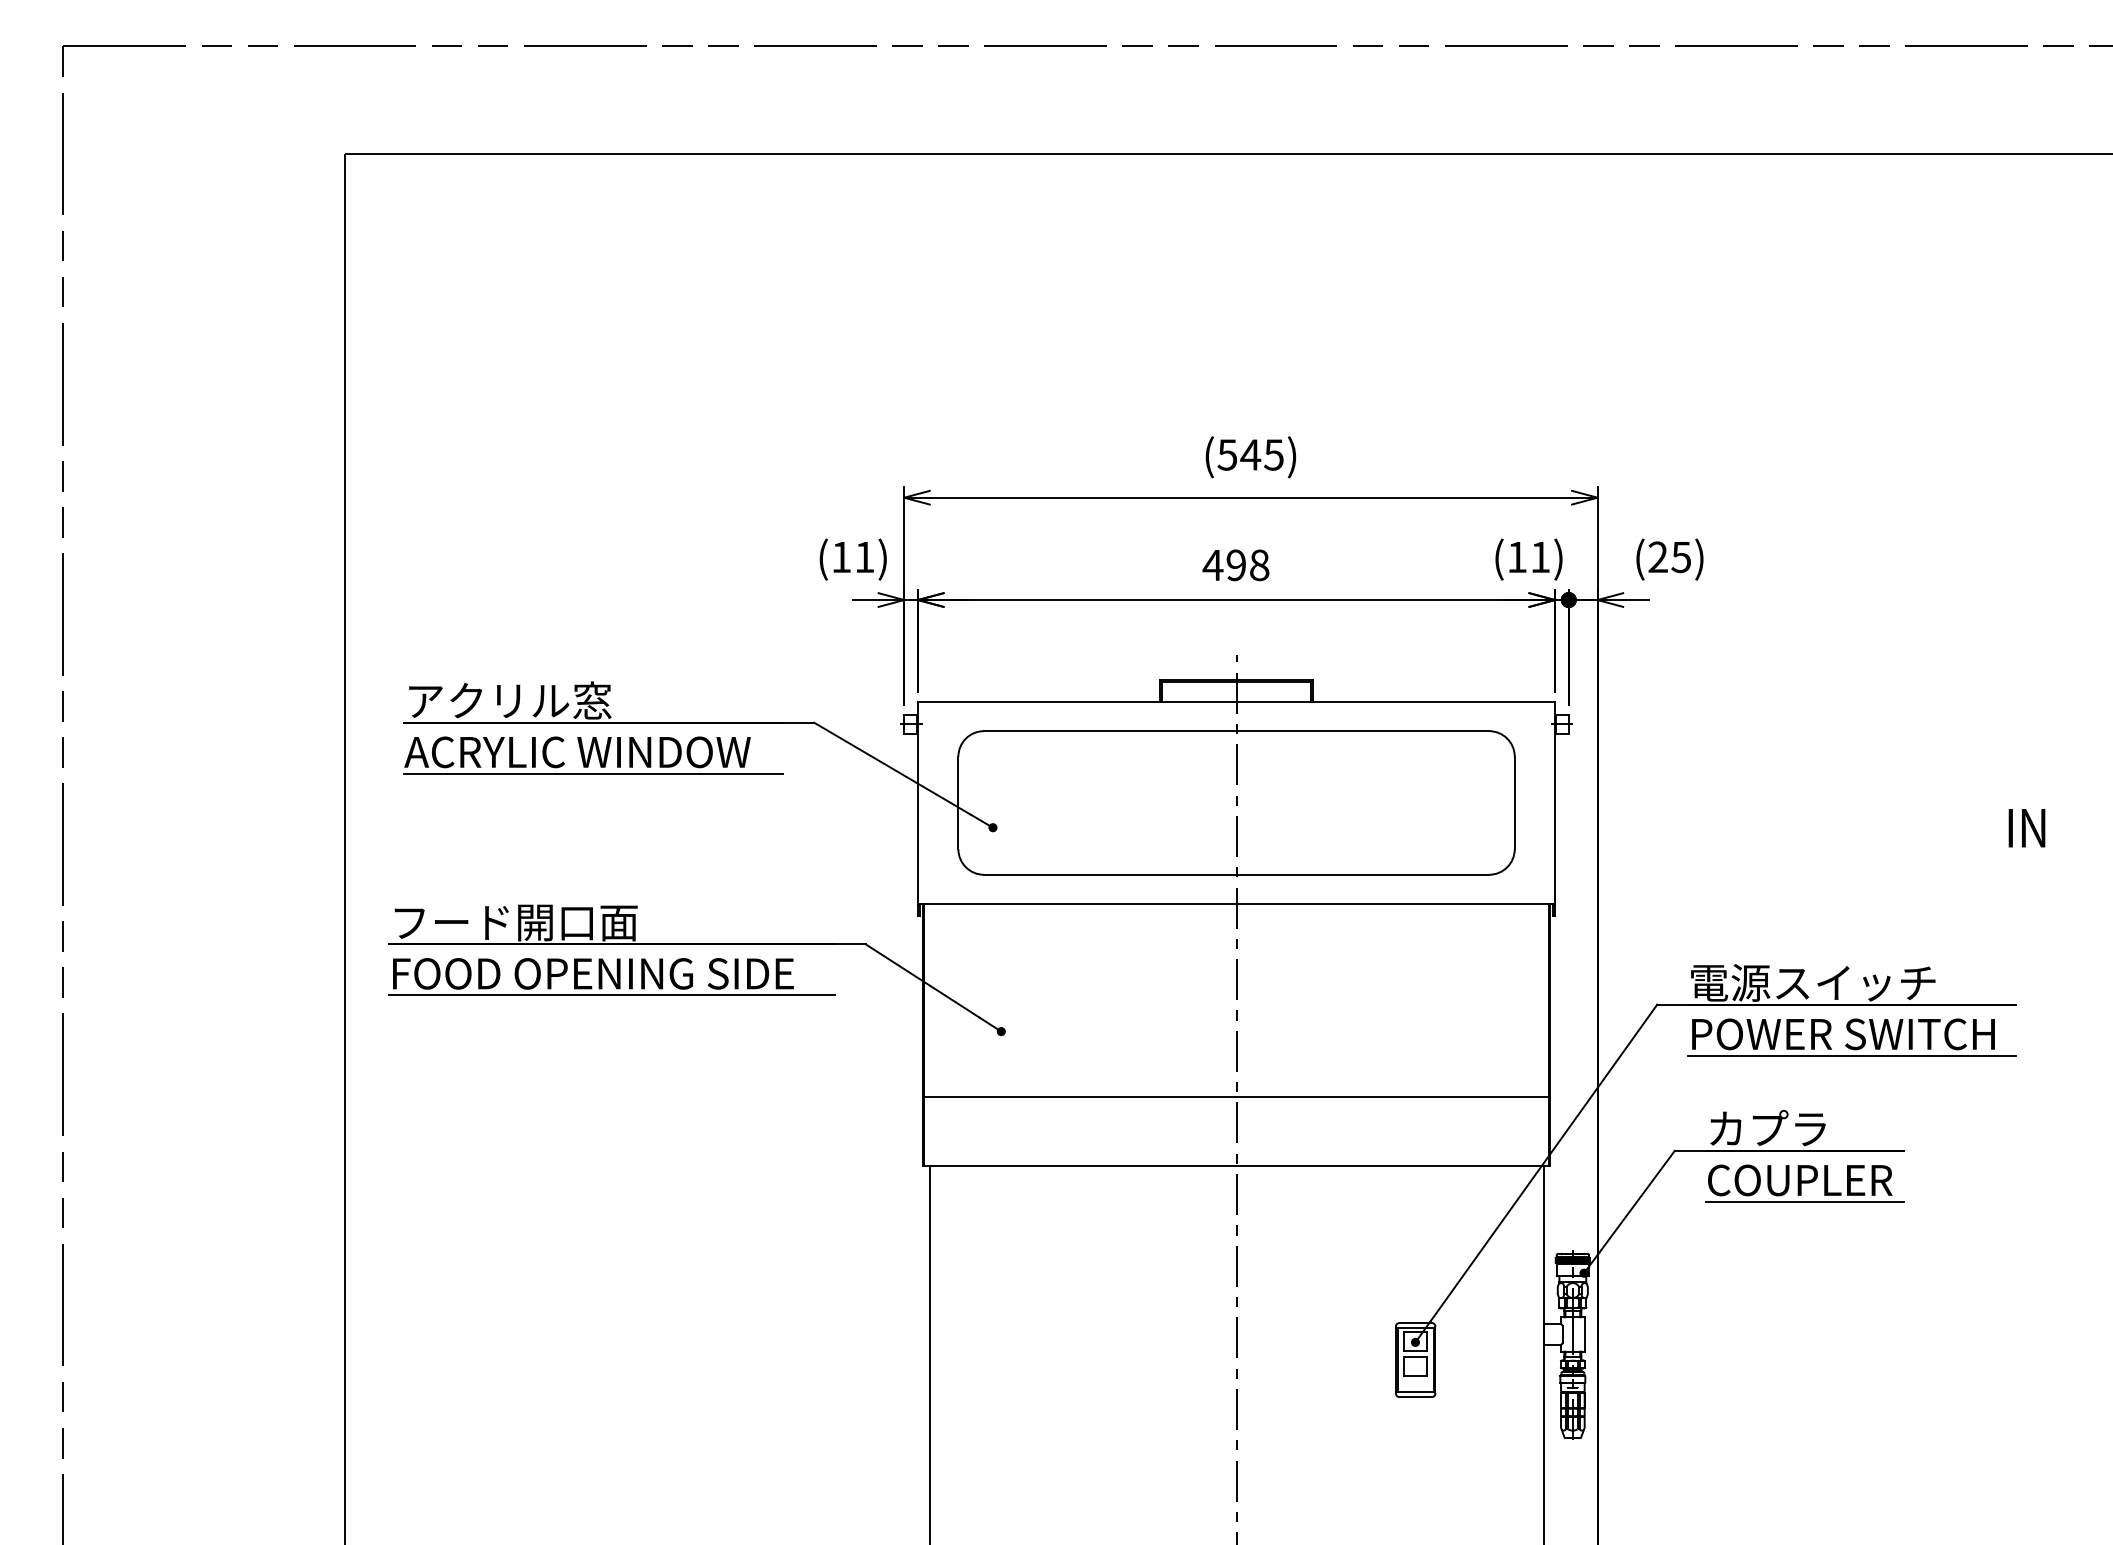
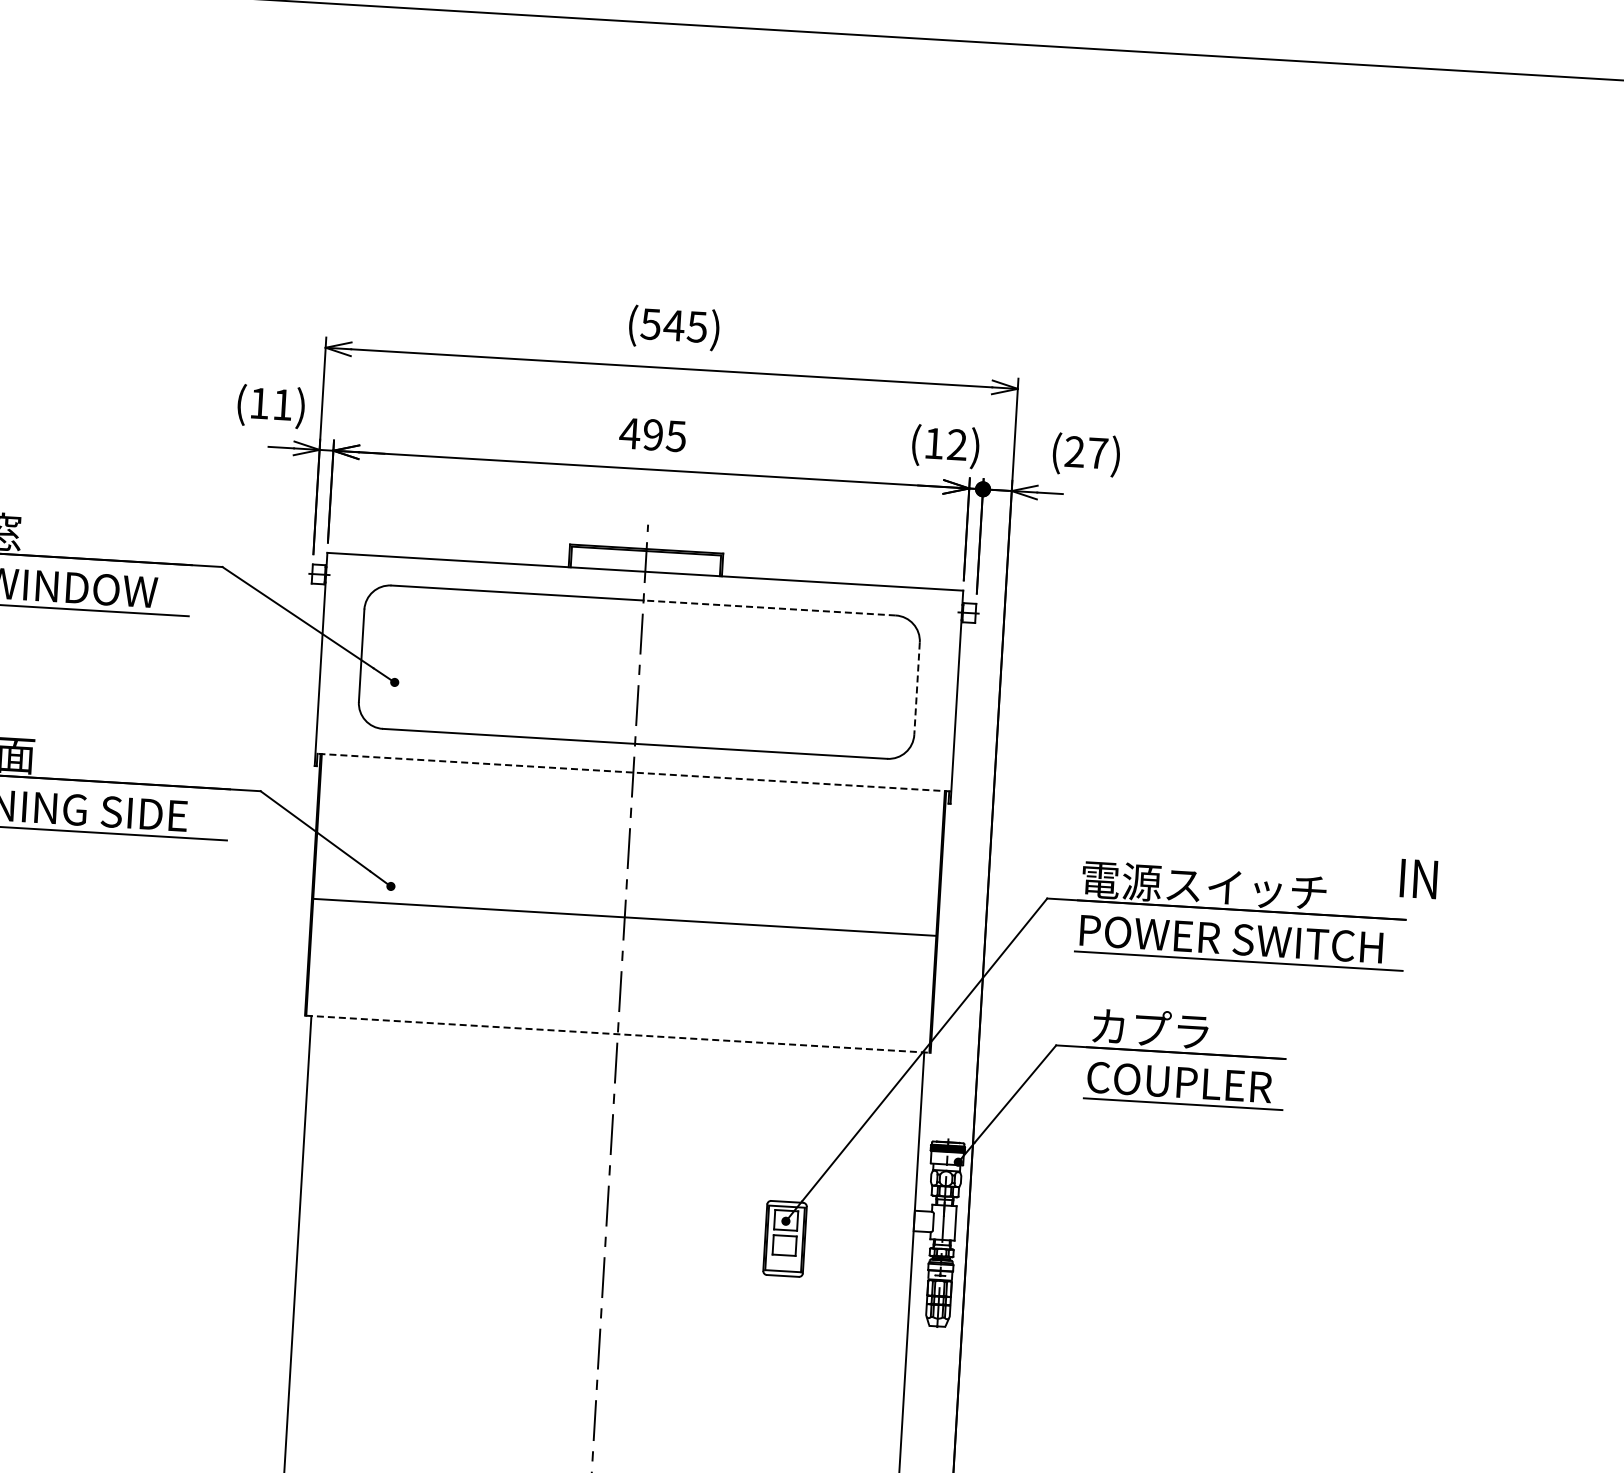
text: (1540, 556) -> (957, 444), (11) -> (12)
text: (1681, 557) -> (1098, 453), (25) -> (27)
text: (1259, 565) -> (676, 436), 498 -> 495
line: (1362, 731) -> (769, 608), solid -> dashed
line: (1514, 803) -> (916, 689), solid -> dashed
text: (2026, 828) -> (1418, 879), moved
line: (1236, 903) -> (633, 772), solid -> dashed
line: (1236, 1096) -> (624, 917), moved
line: (1237, 1165) -> (618, 1034), solid -> dashed

